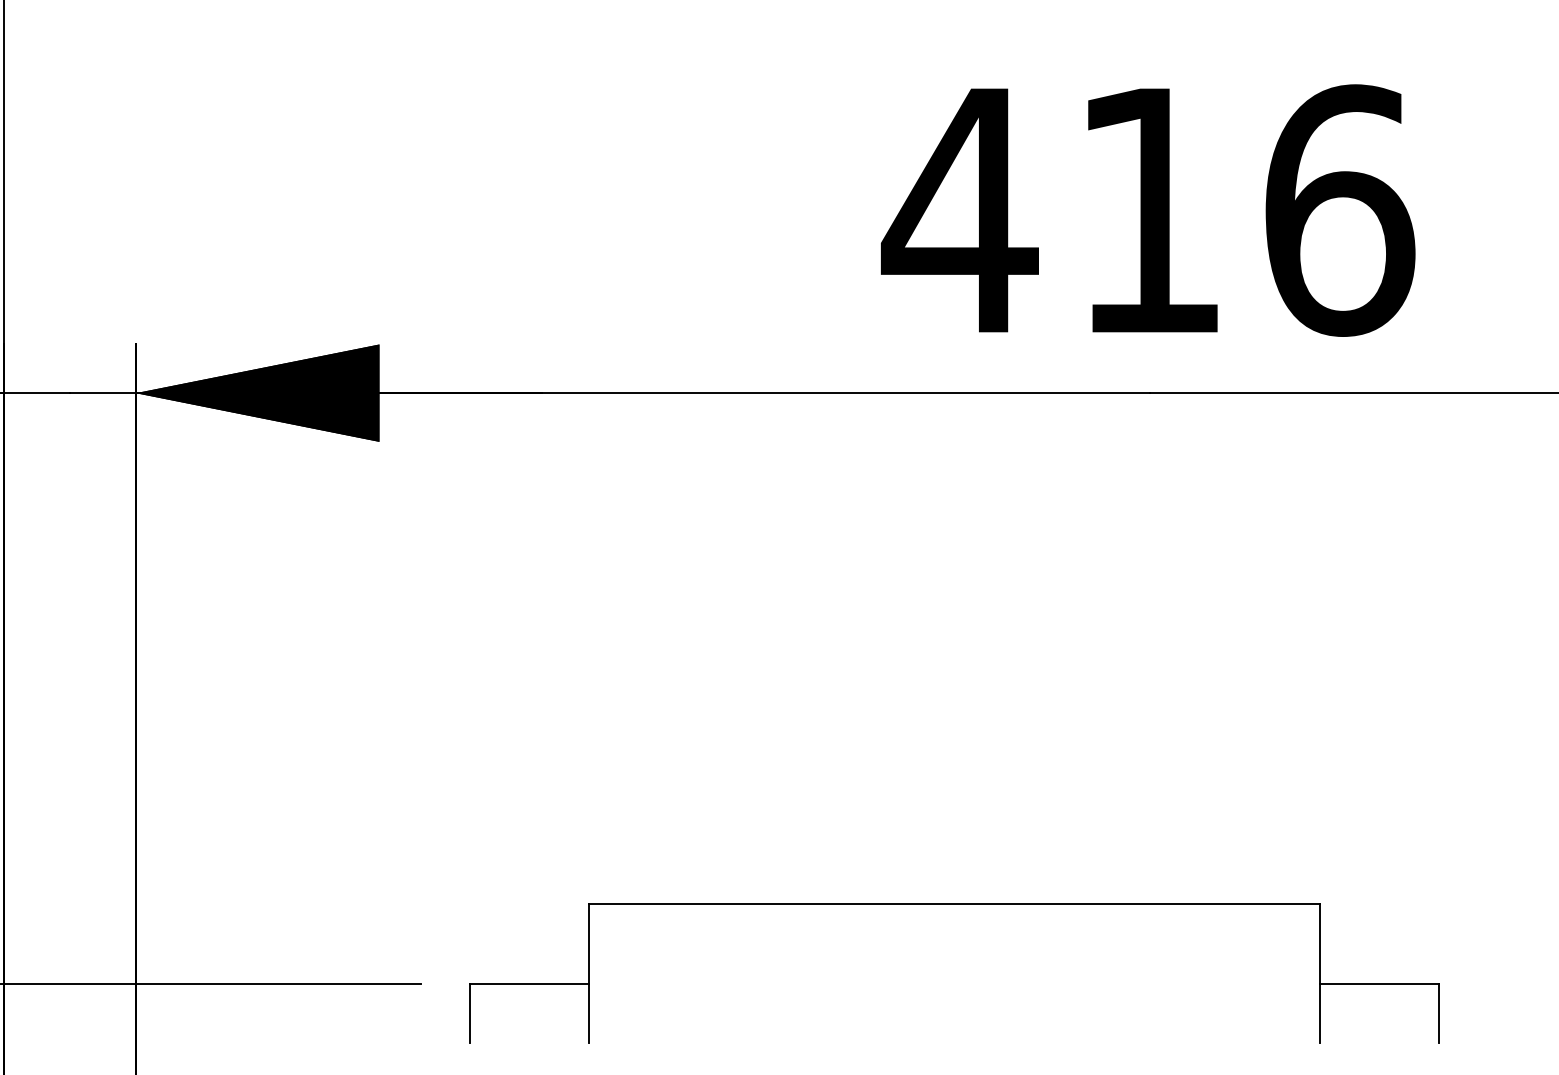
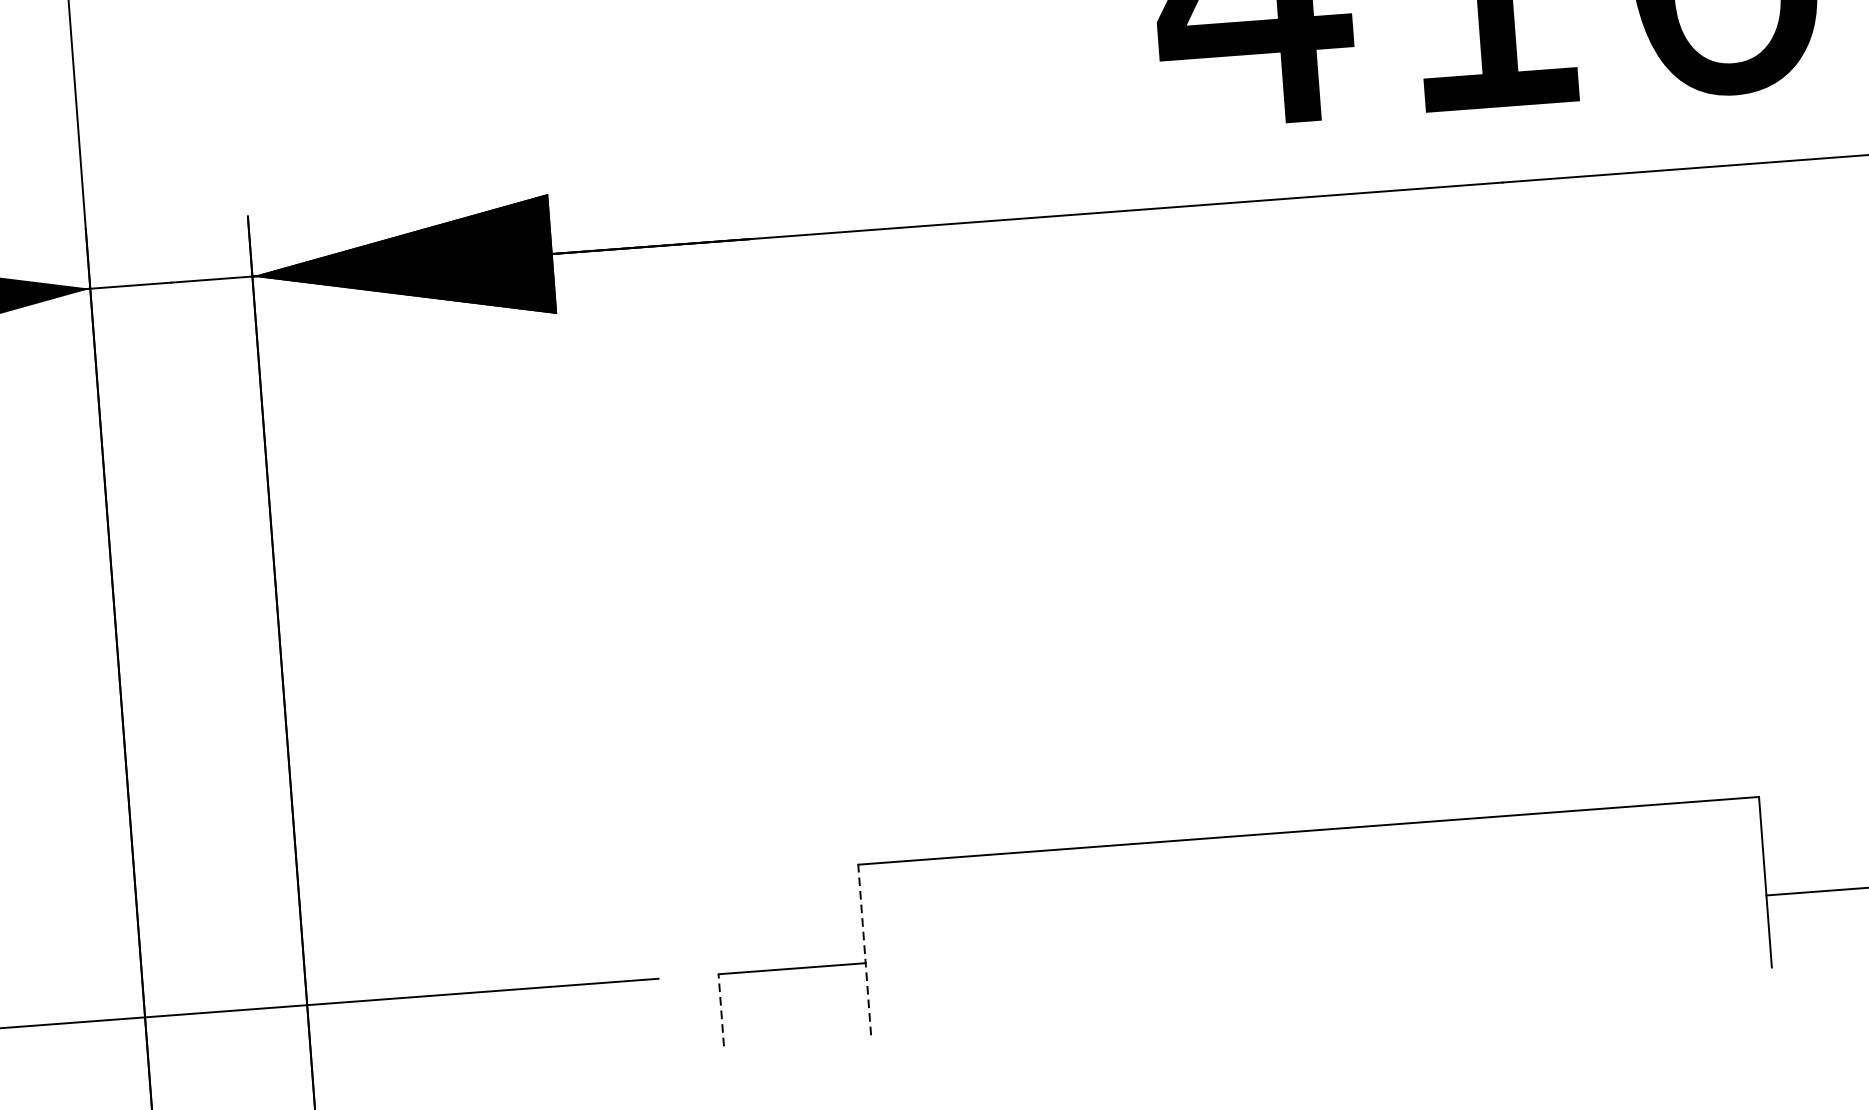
line: (588, 973) -> (864, 949), solid -> dashed
line: (469, 1013) -> (721, 1010), solid -> dashed

